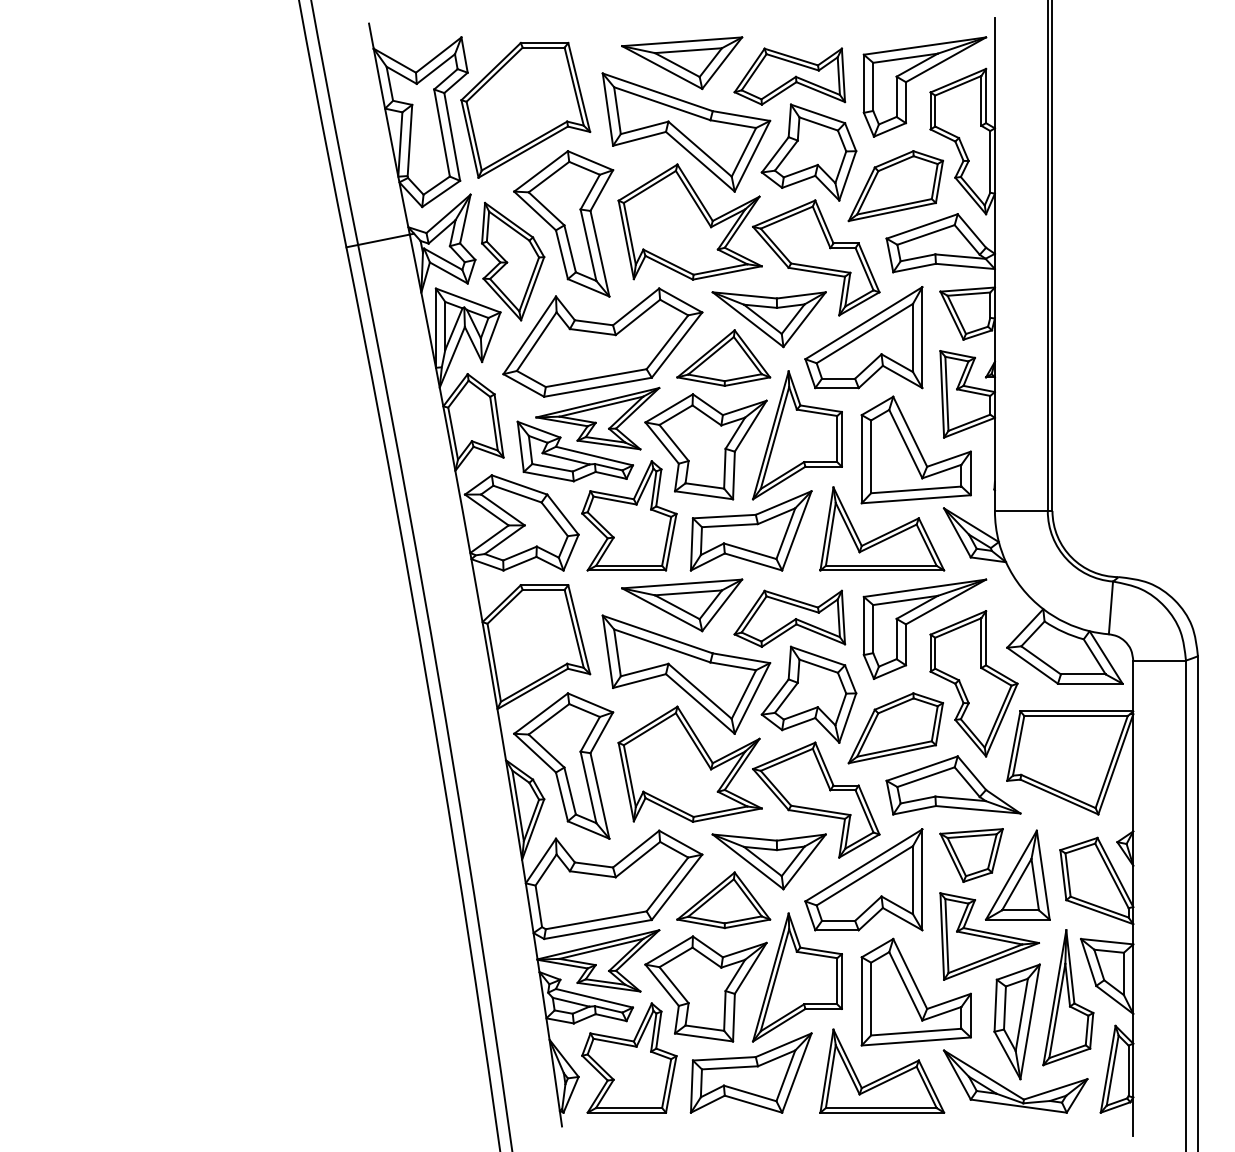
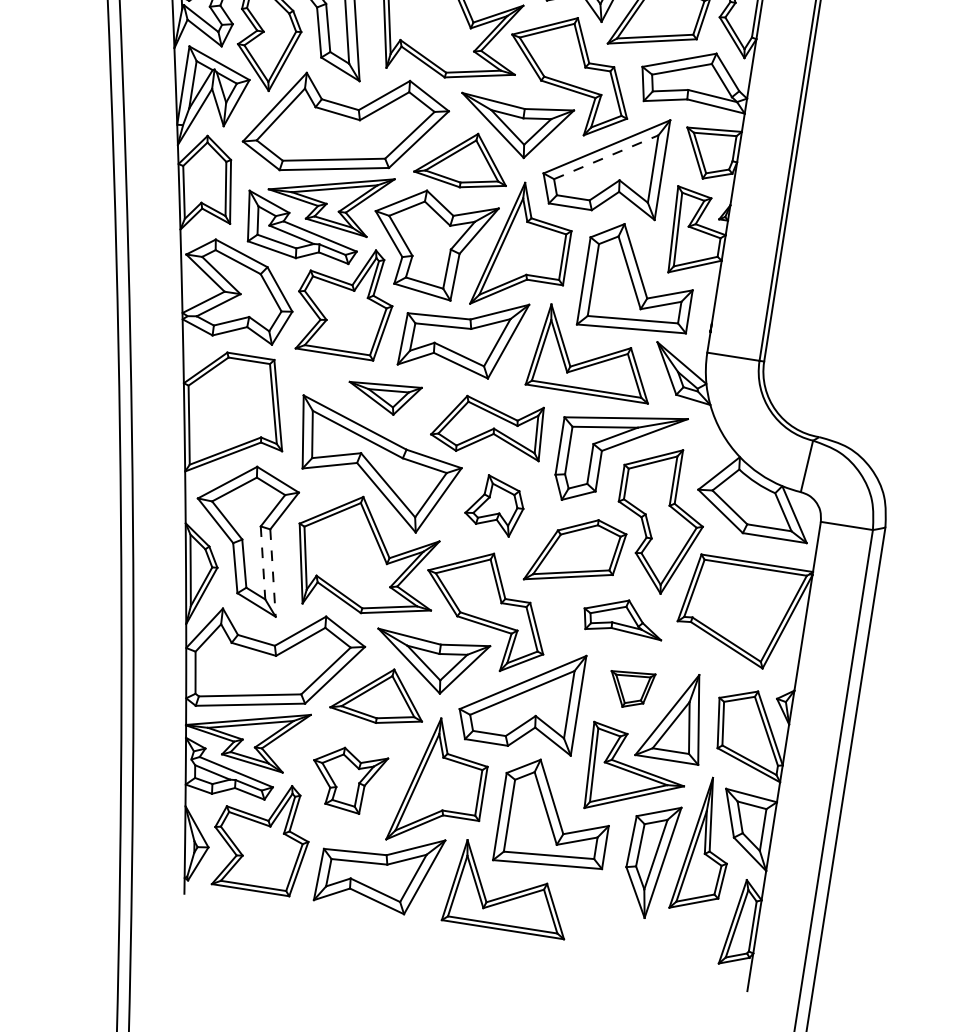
line: (864, 333) -> (605, 157), solid -> dashed
part: (682, 605) -> (384, 397), size x0.6
part: (808, 694) -> (494, 505), size x0.6
part: (953, 785) -> (623, 617), size x0.6
line: (588, 787) -> (263, 562), solid -> dashed
line: (599, 795) -> (272, 572), solid -> dashed
part: (971, 855) -> (630, 689), size x0.7
part: (705, 988) -> (347, 779), size x0.6
part: (1011, 1090) -> (634, 927), removed

